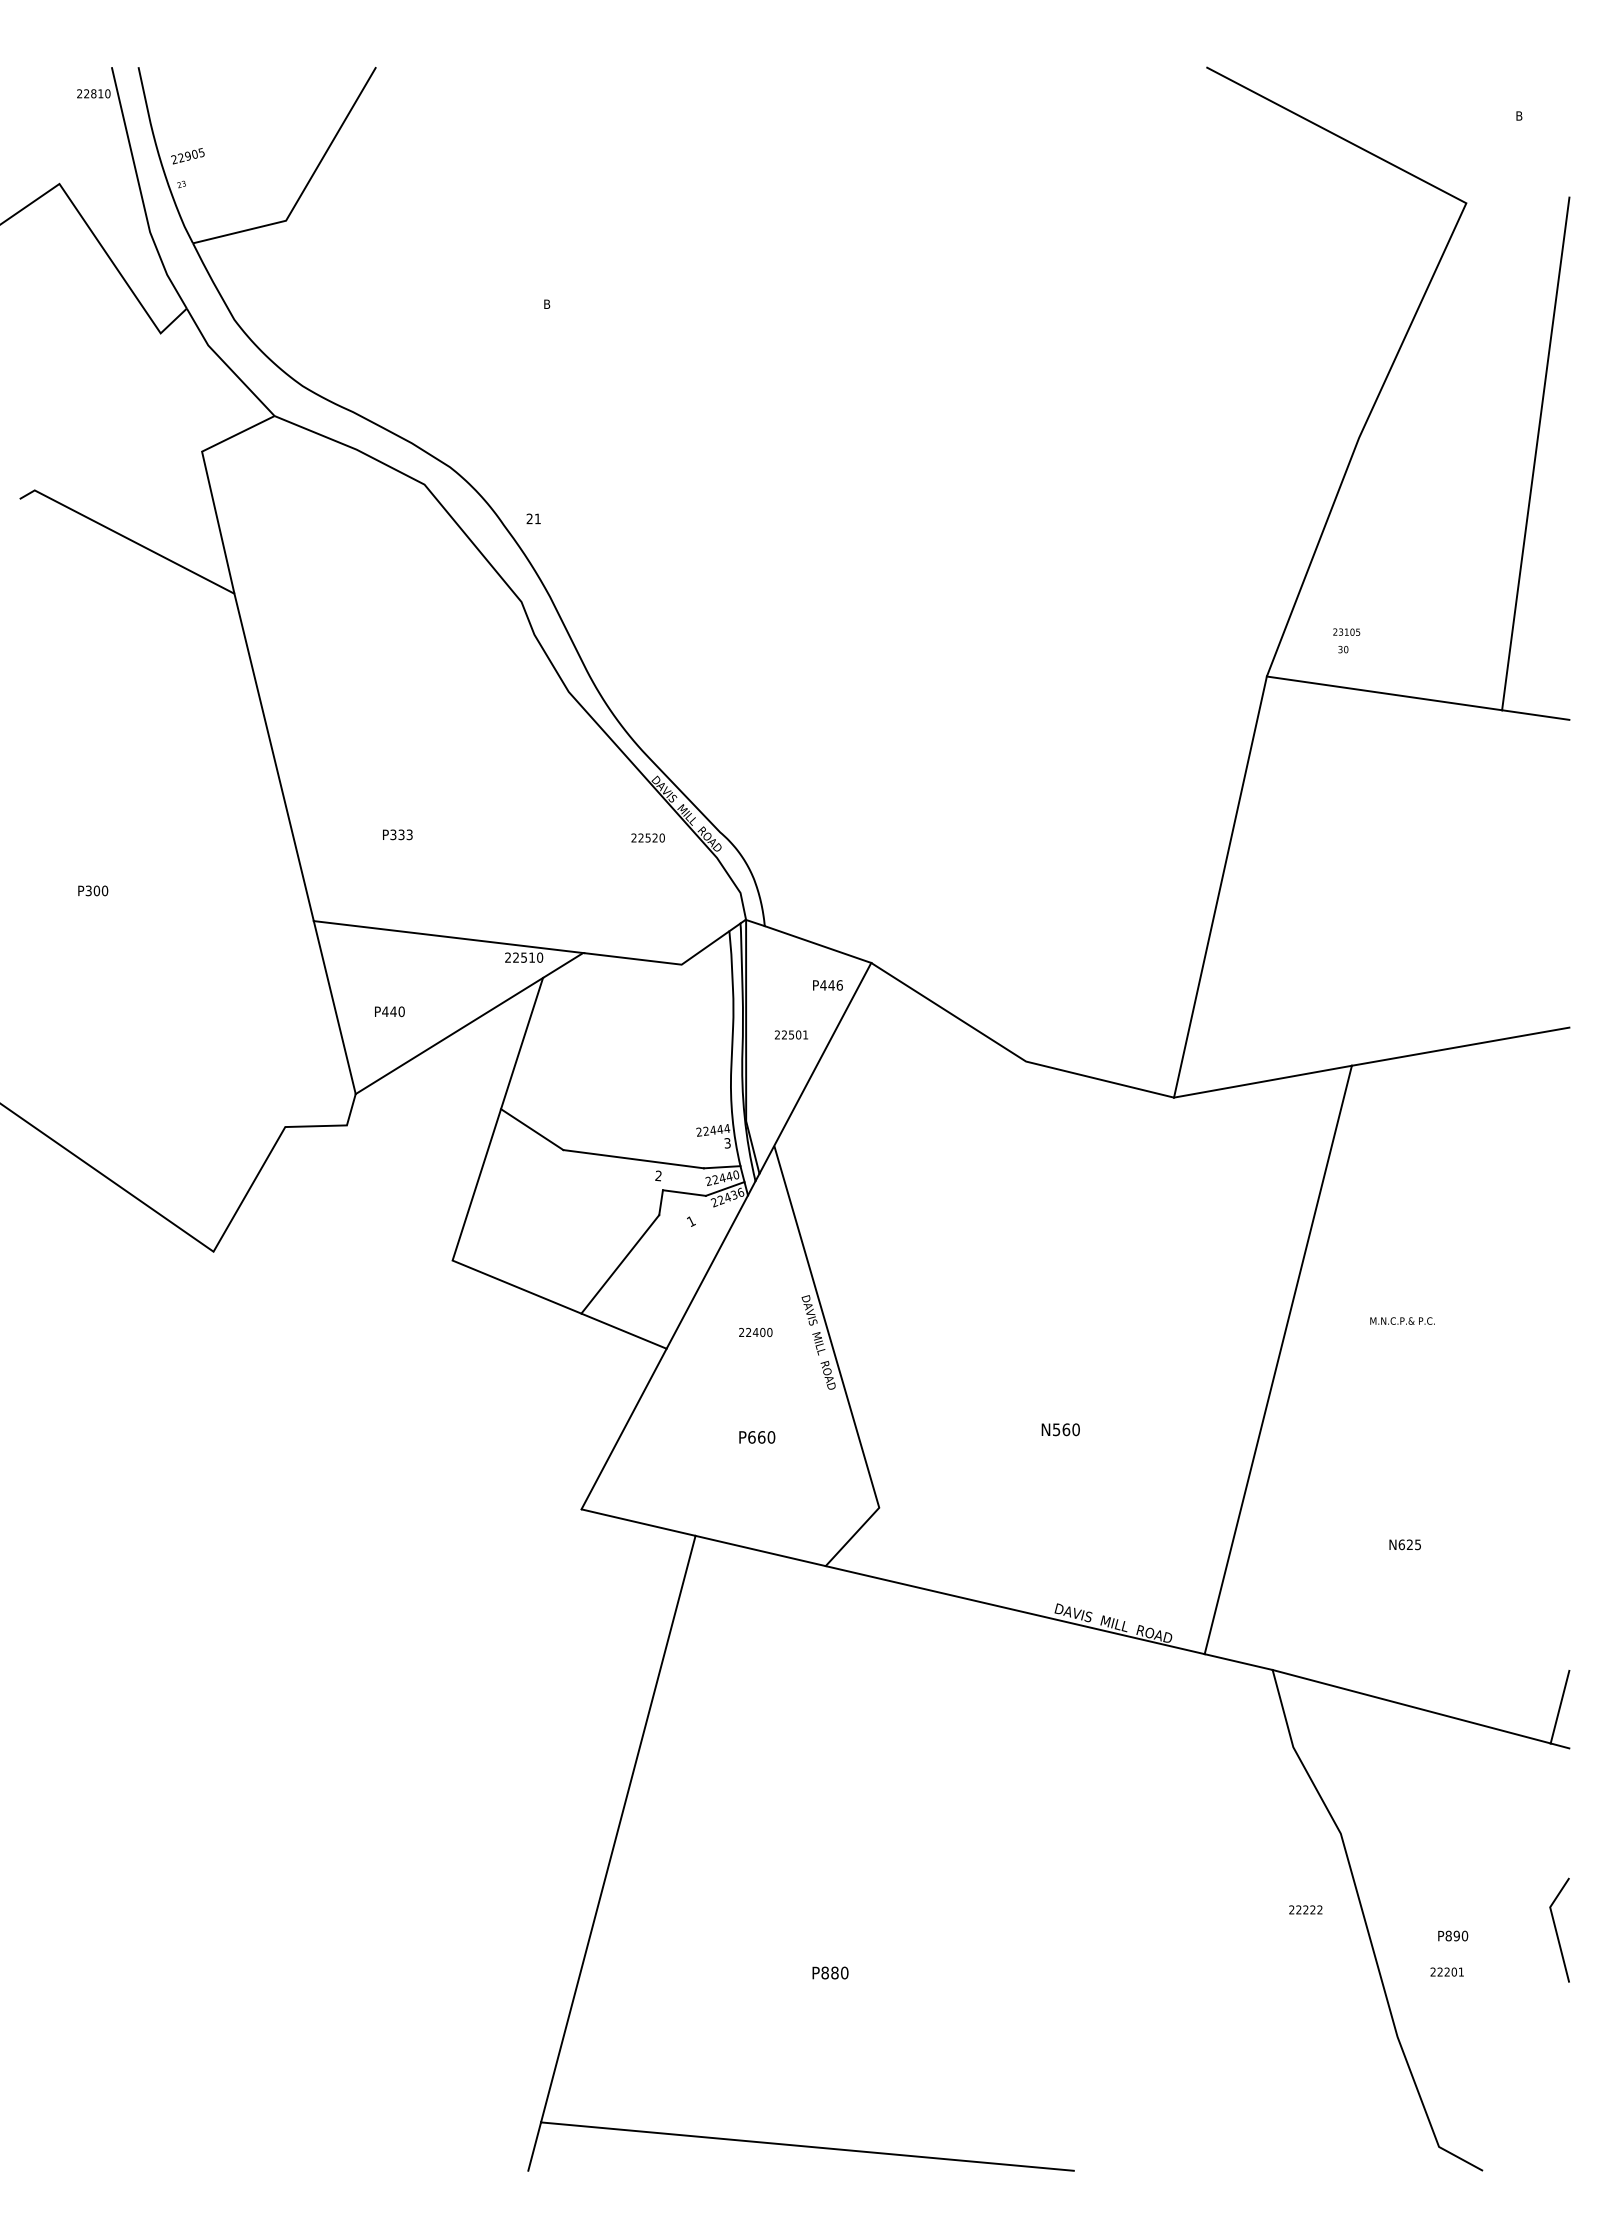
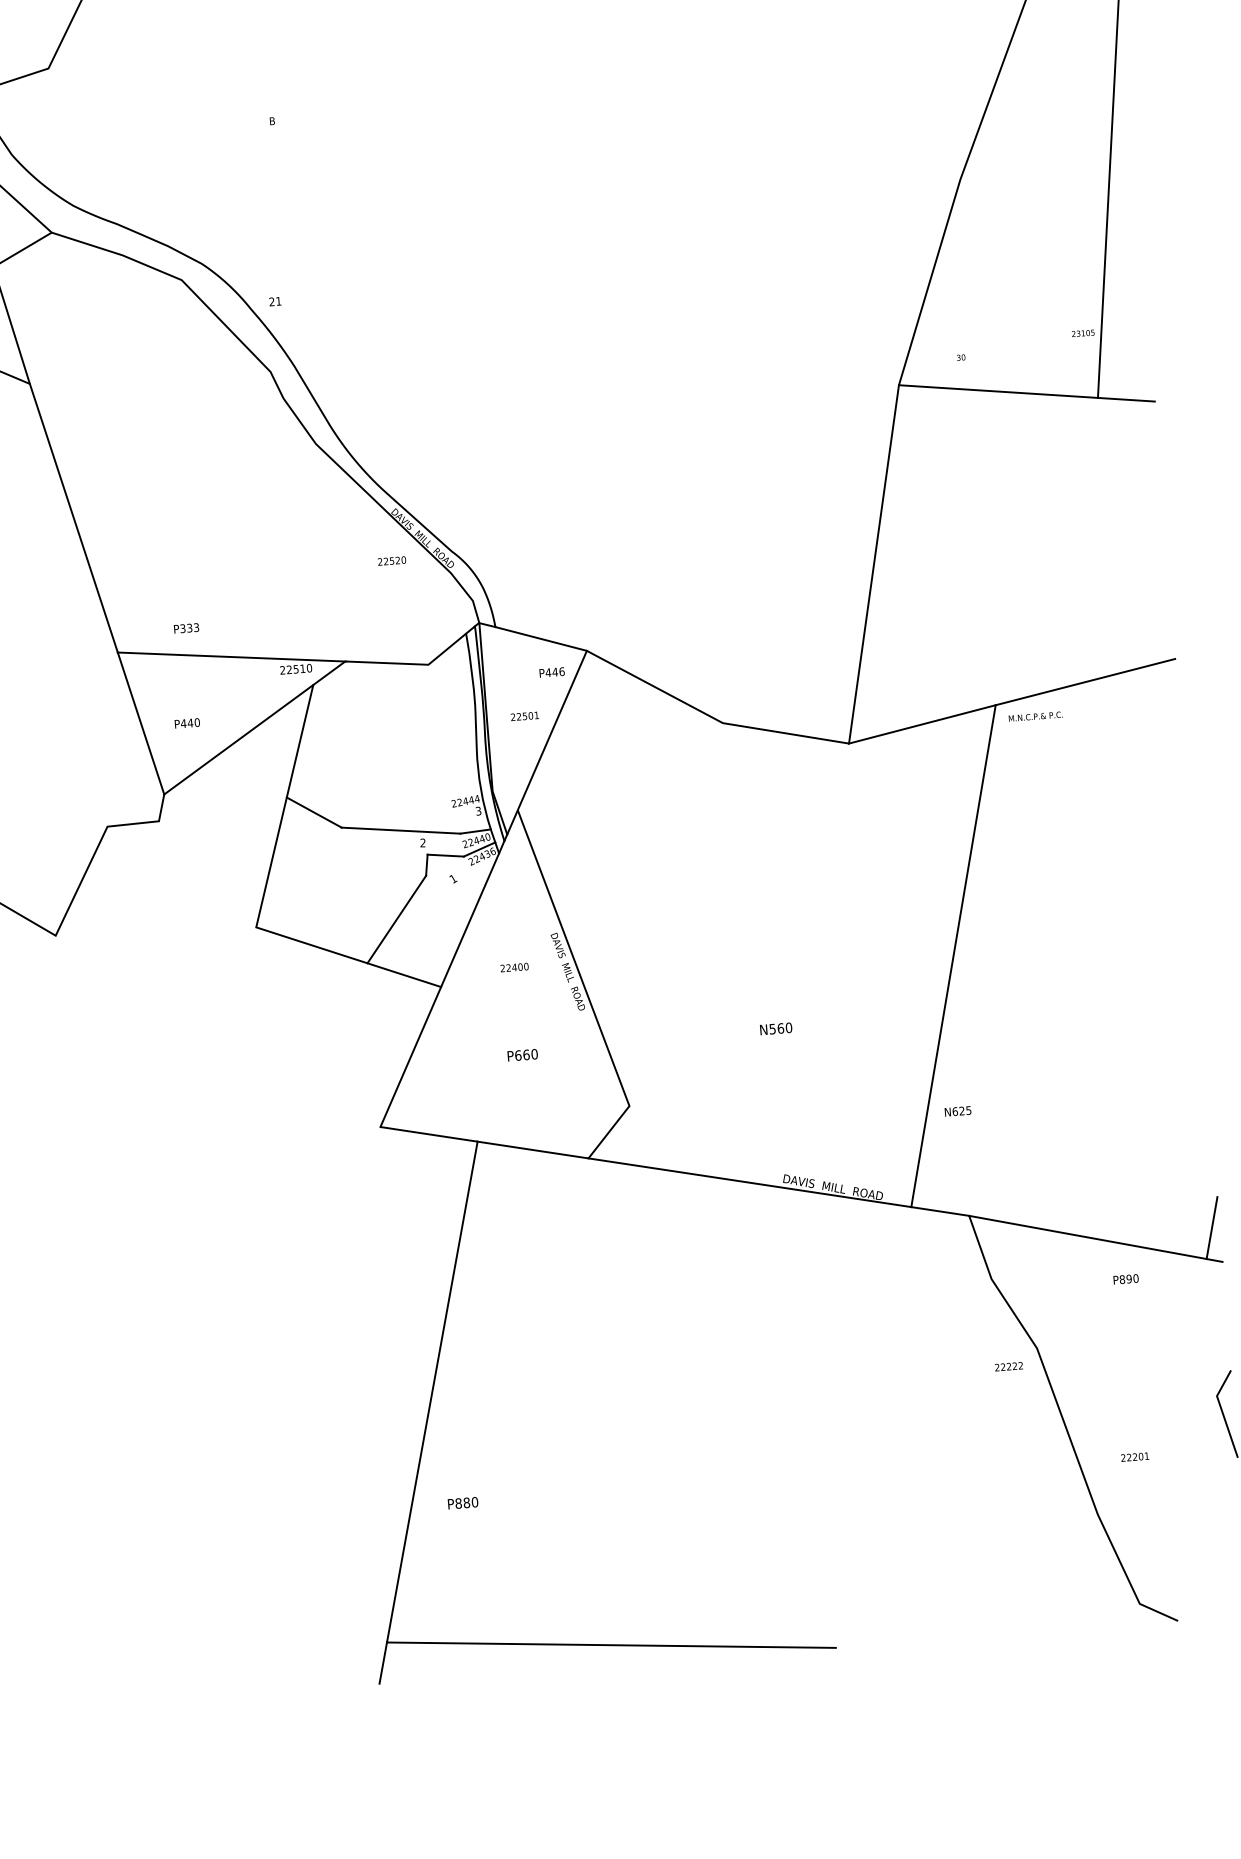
text: (1346, 631) -> (1083, 332), moved
text: (397, 834) -> (186, 628), moved
text: (1402, 1320) -> (1035, 716), moved
text: (1404, 1544) -> (957, 1111), moved
text: (1305, 1909) -> (1008, 1366), moved
text: (1453, 1935) -> (1126, 1278), moved
text: (830, 1972) -> (463, 1502), moved

